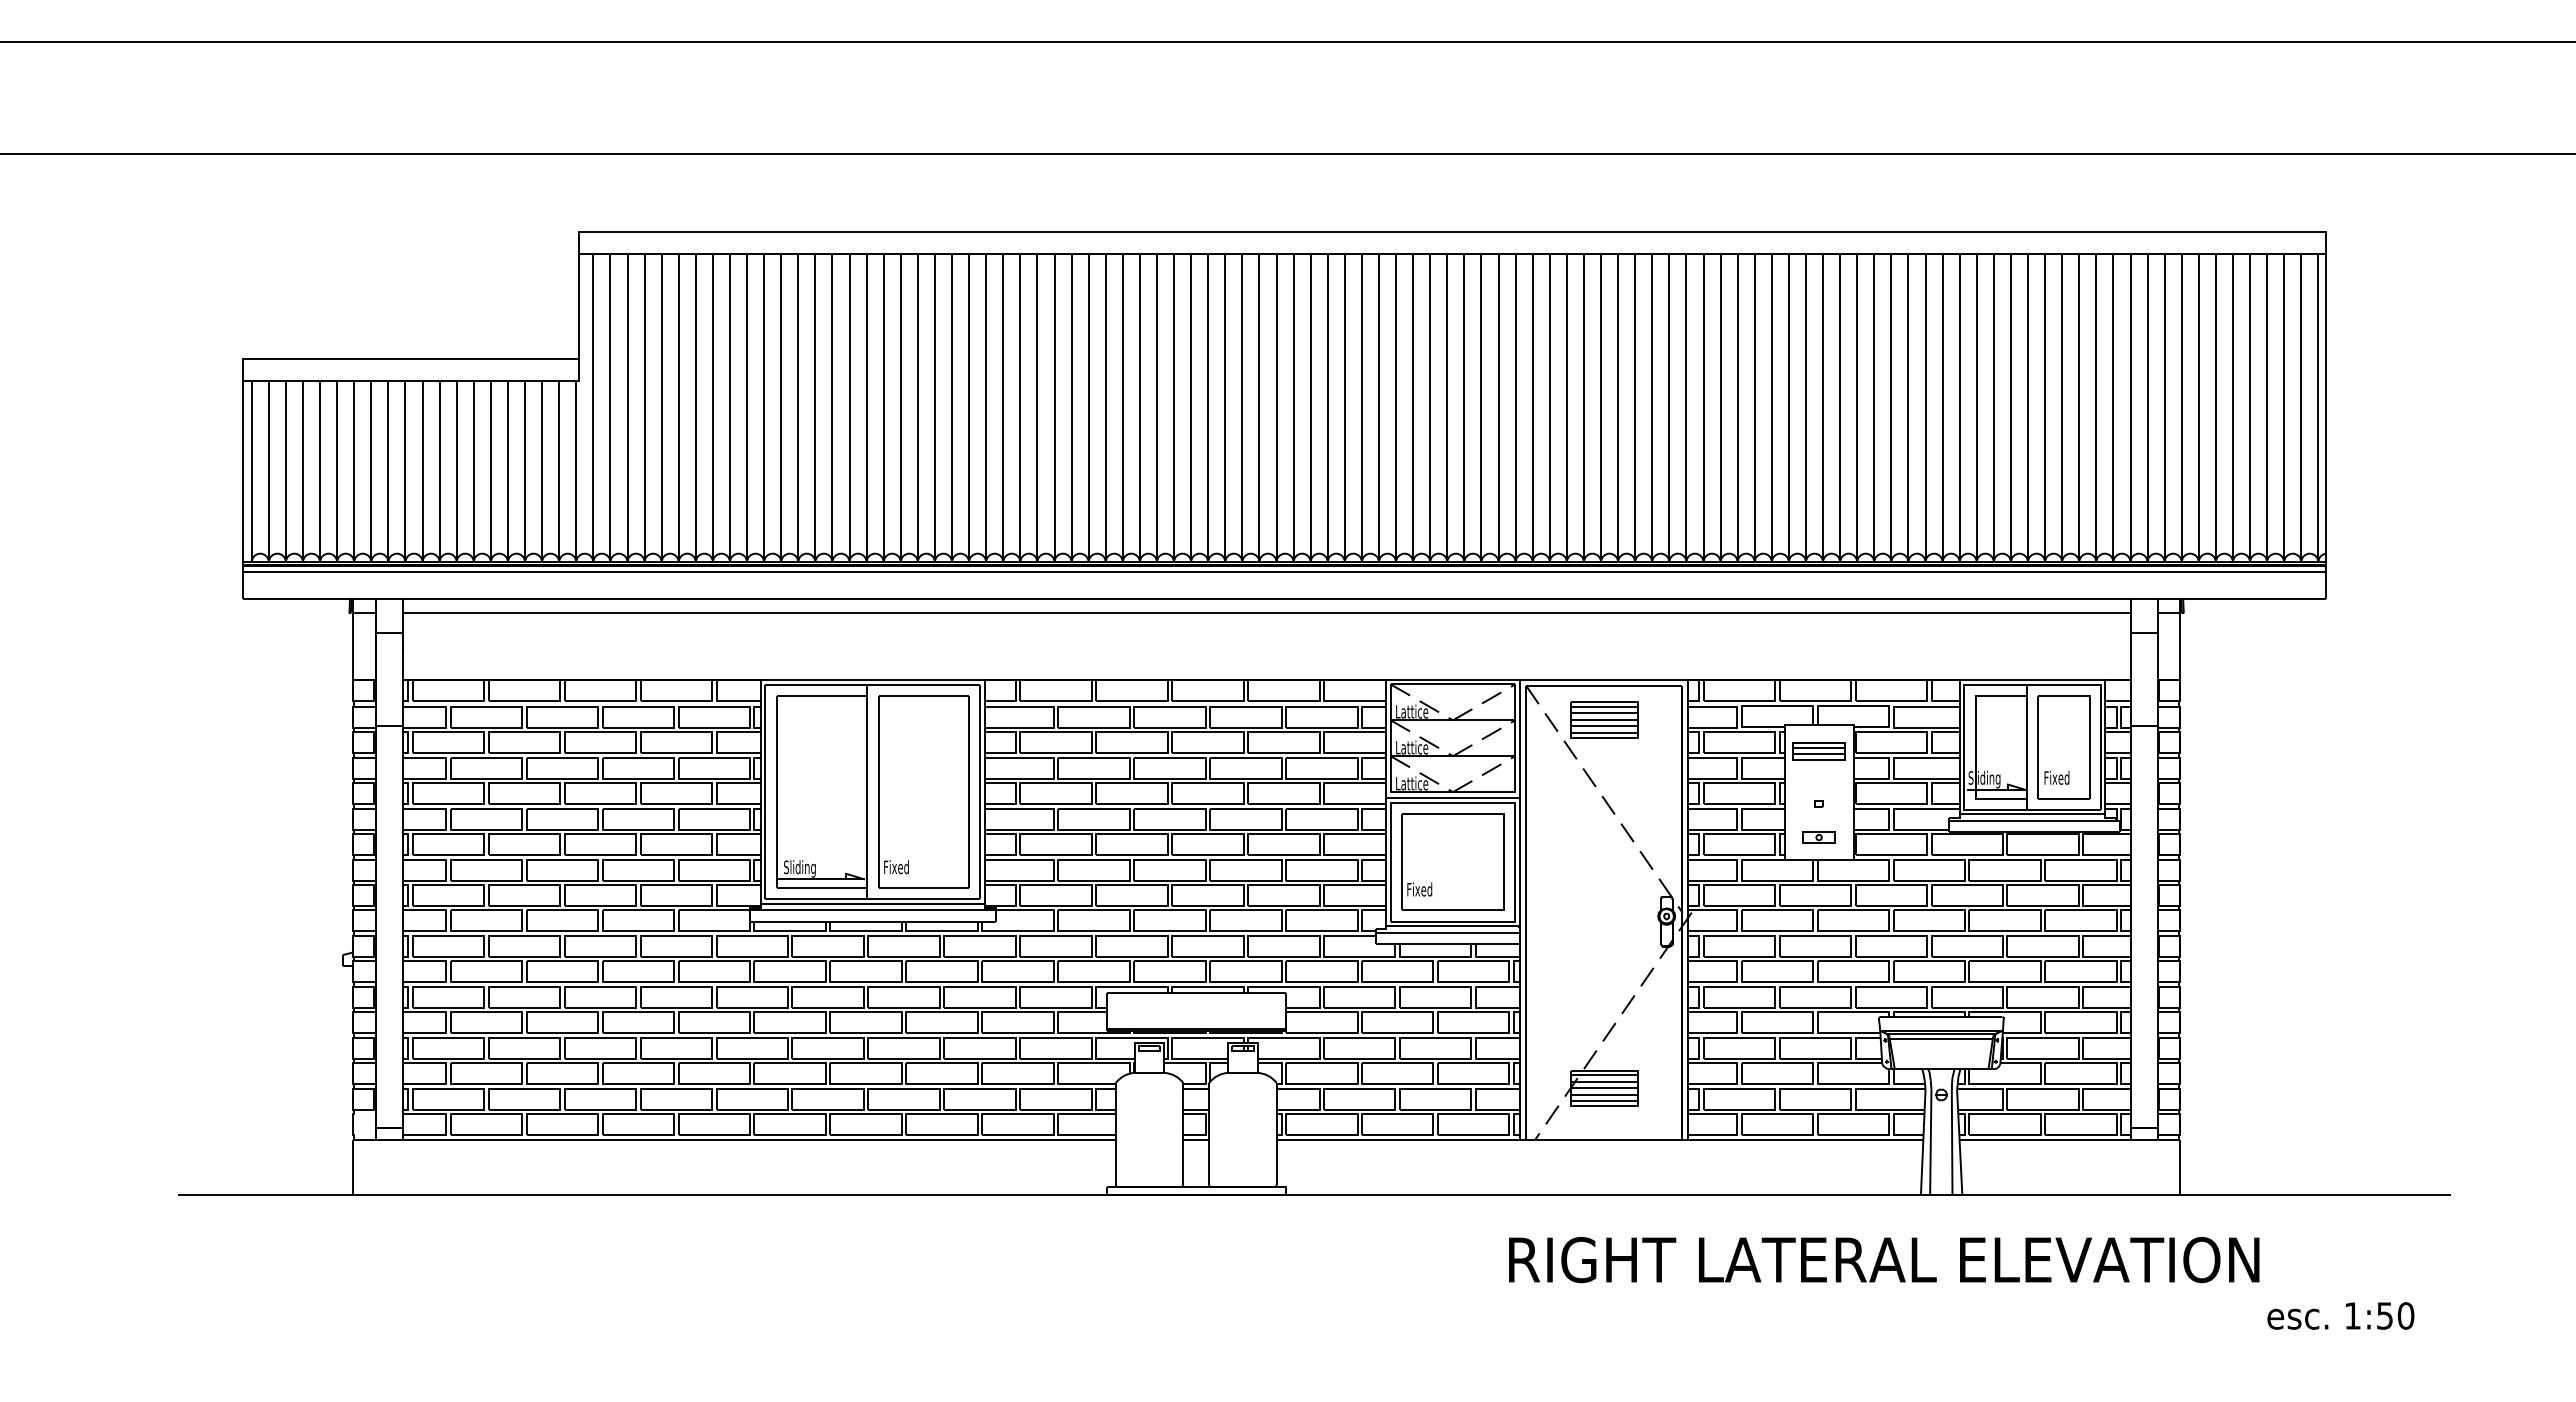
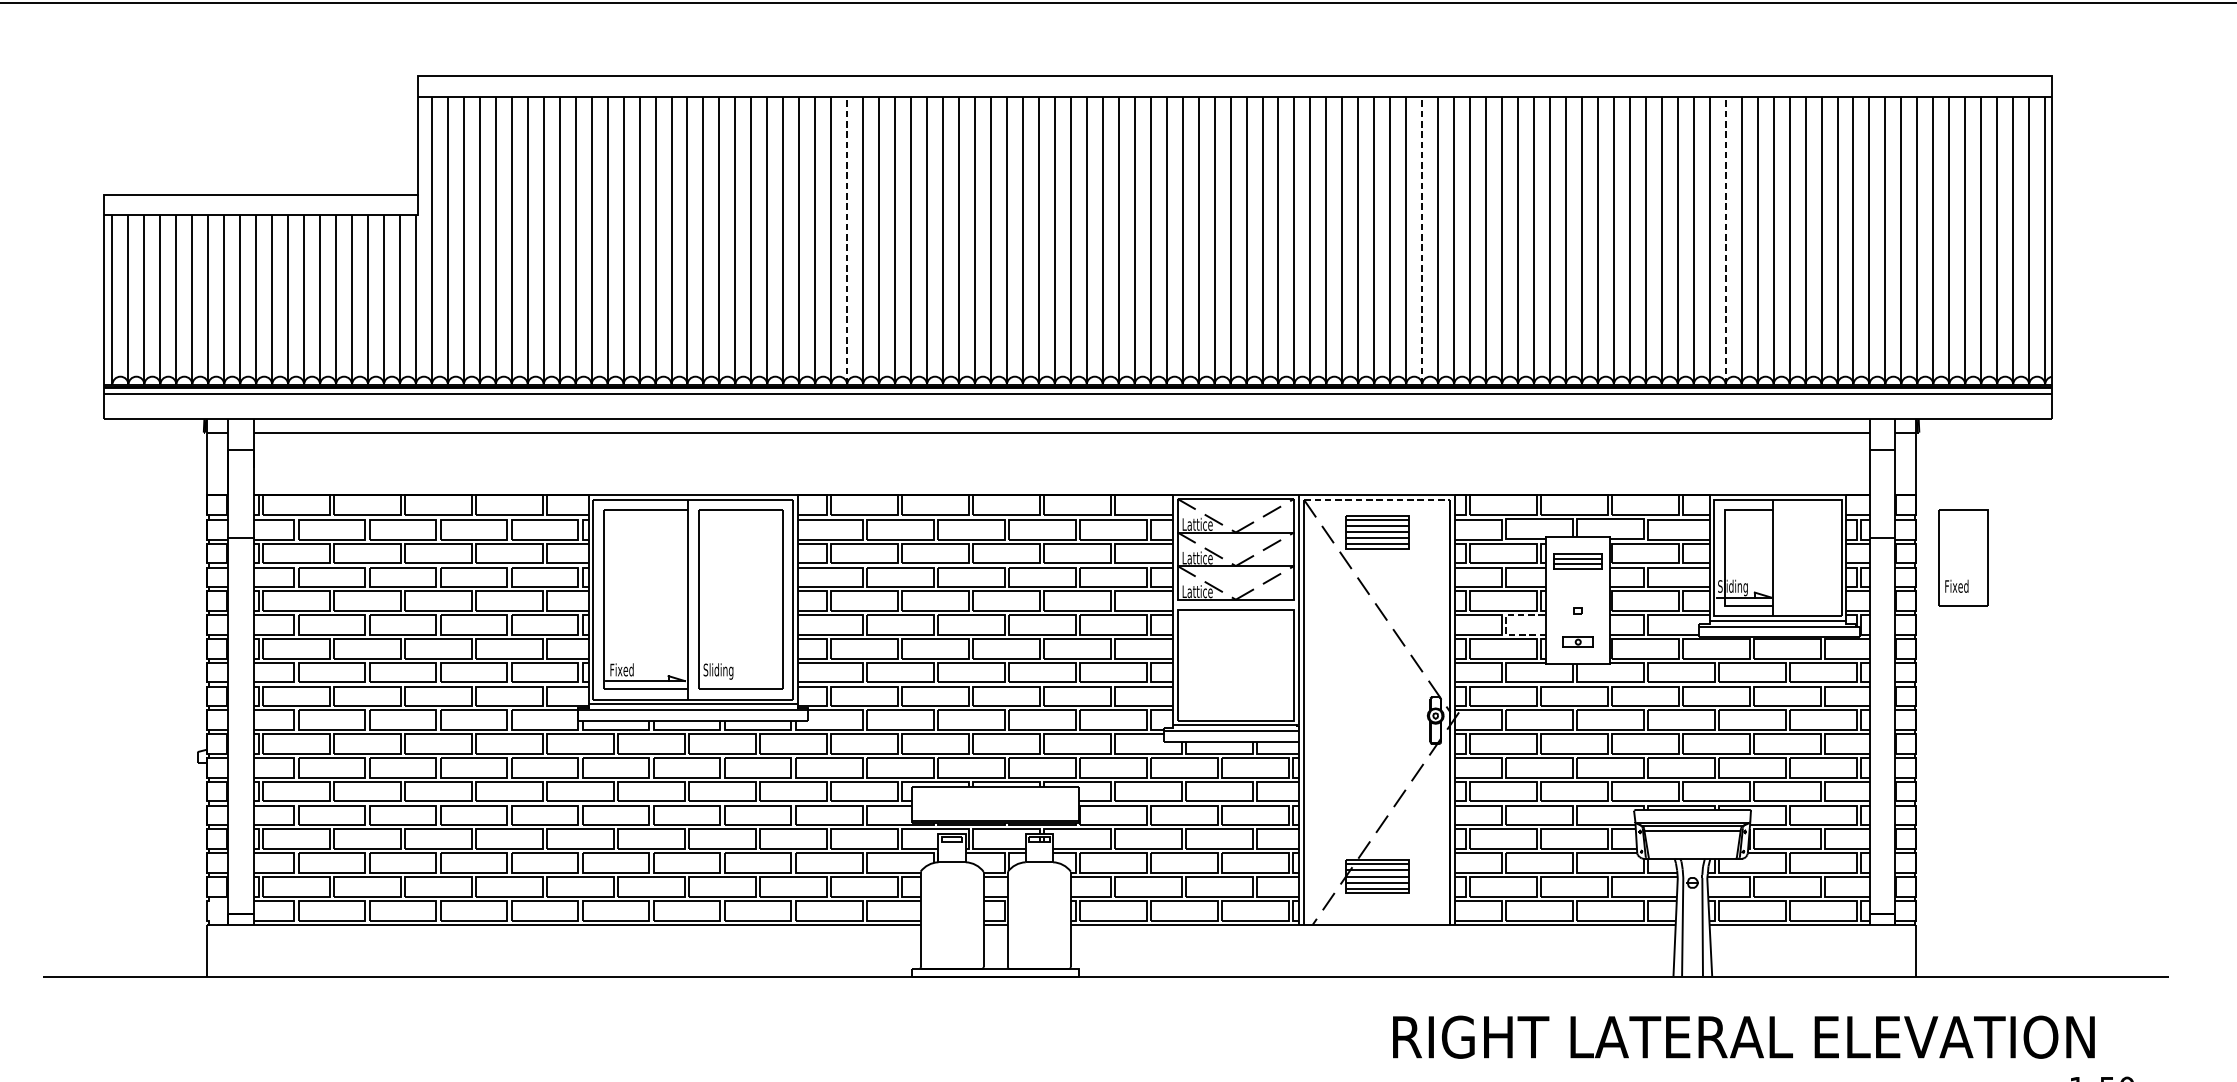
line: (1037, 407) -> (847, 239), solid -> dashed
line: (1652, 407) -> (1422, 239), solid -> dashed
line: (1976, 407) -> (1725, 239), solid -> dashed
line: (1604, 685) -> (1377, 499), solid -> dashed
part: (2063, 747) -> (1962, 557), moved
line: (1453, 797) -> (1236, 604), removed
line: (1741, 818) -> (1505, 624), solid -> dashed
part: (1452, 861) -> (1235, 664), removed
text: (799, 868) -> (624, 671), Sliding -> Fixed
text: (899, 868) -> (718, 671), Fixed -> Sliding
text: (1884, 1260) -> (1744, 1037), moved

